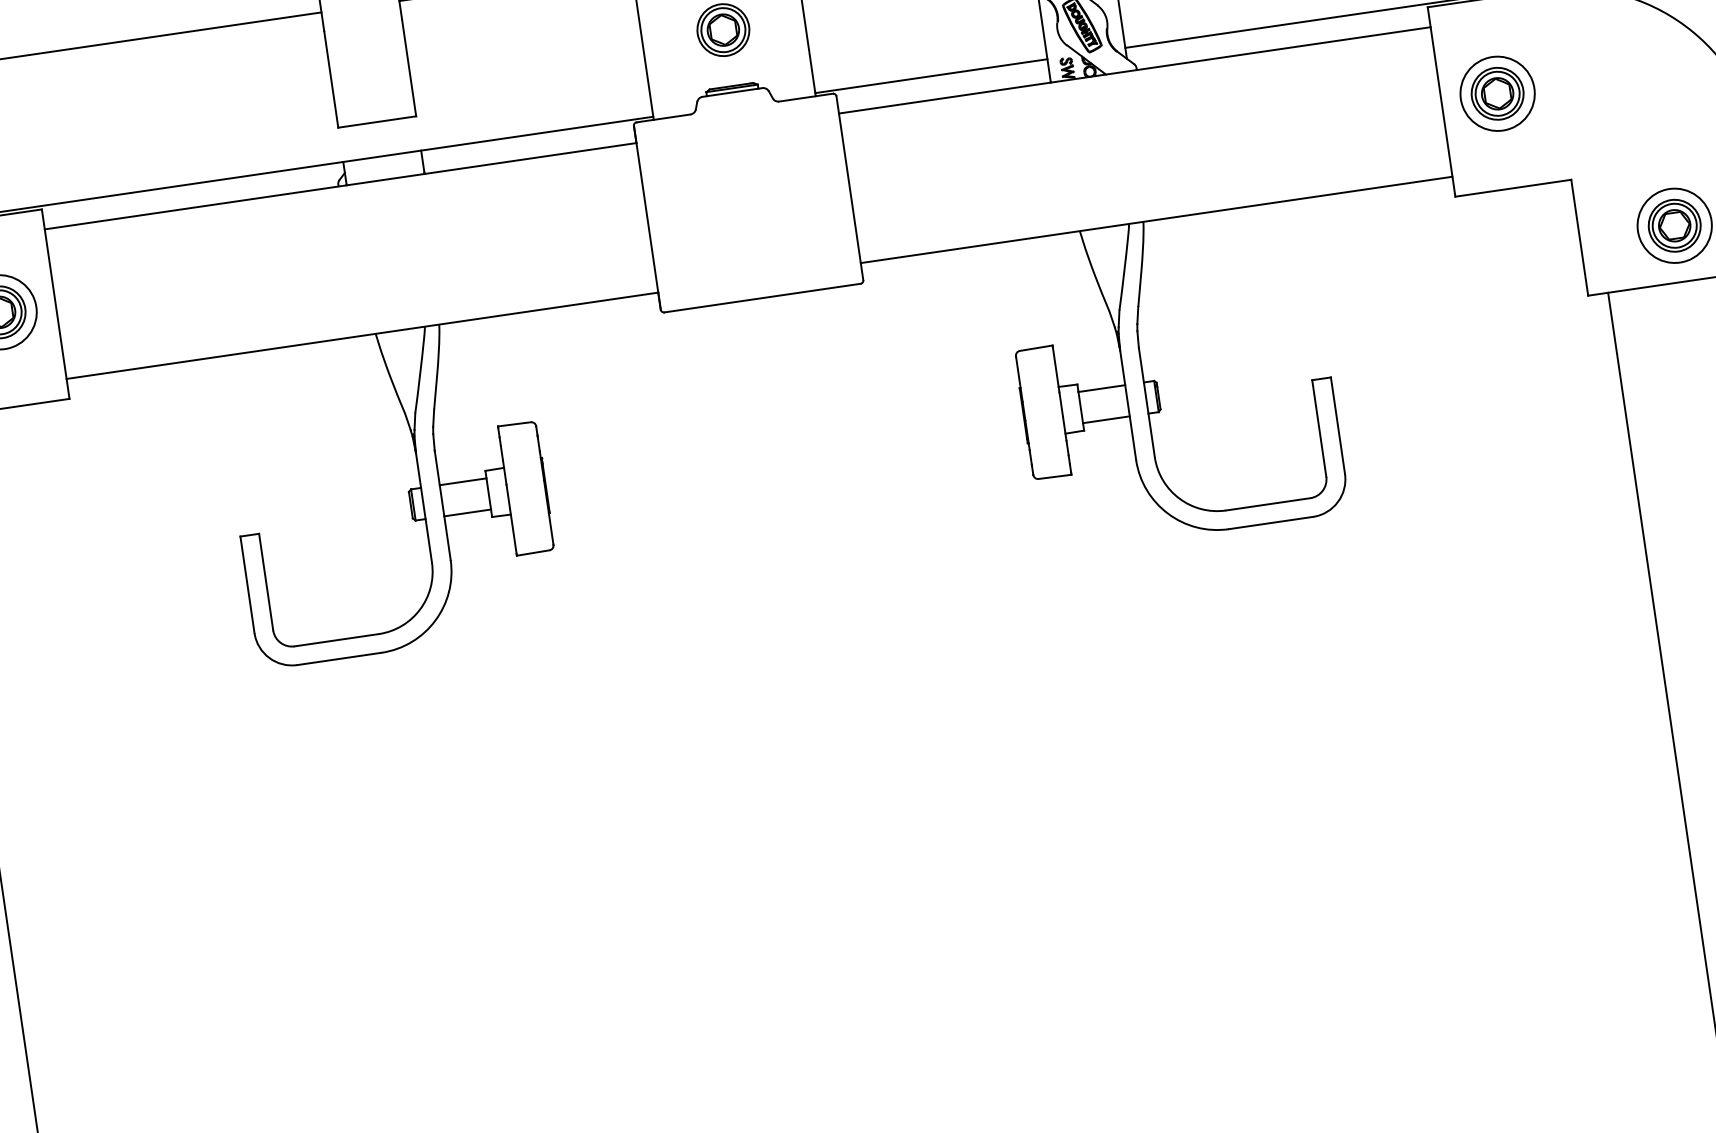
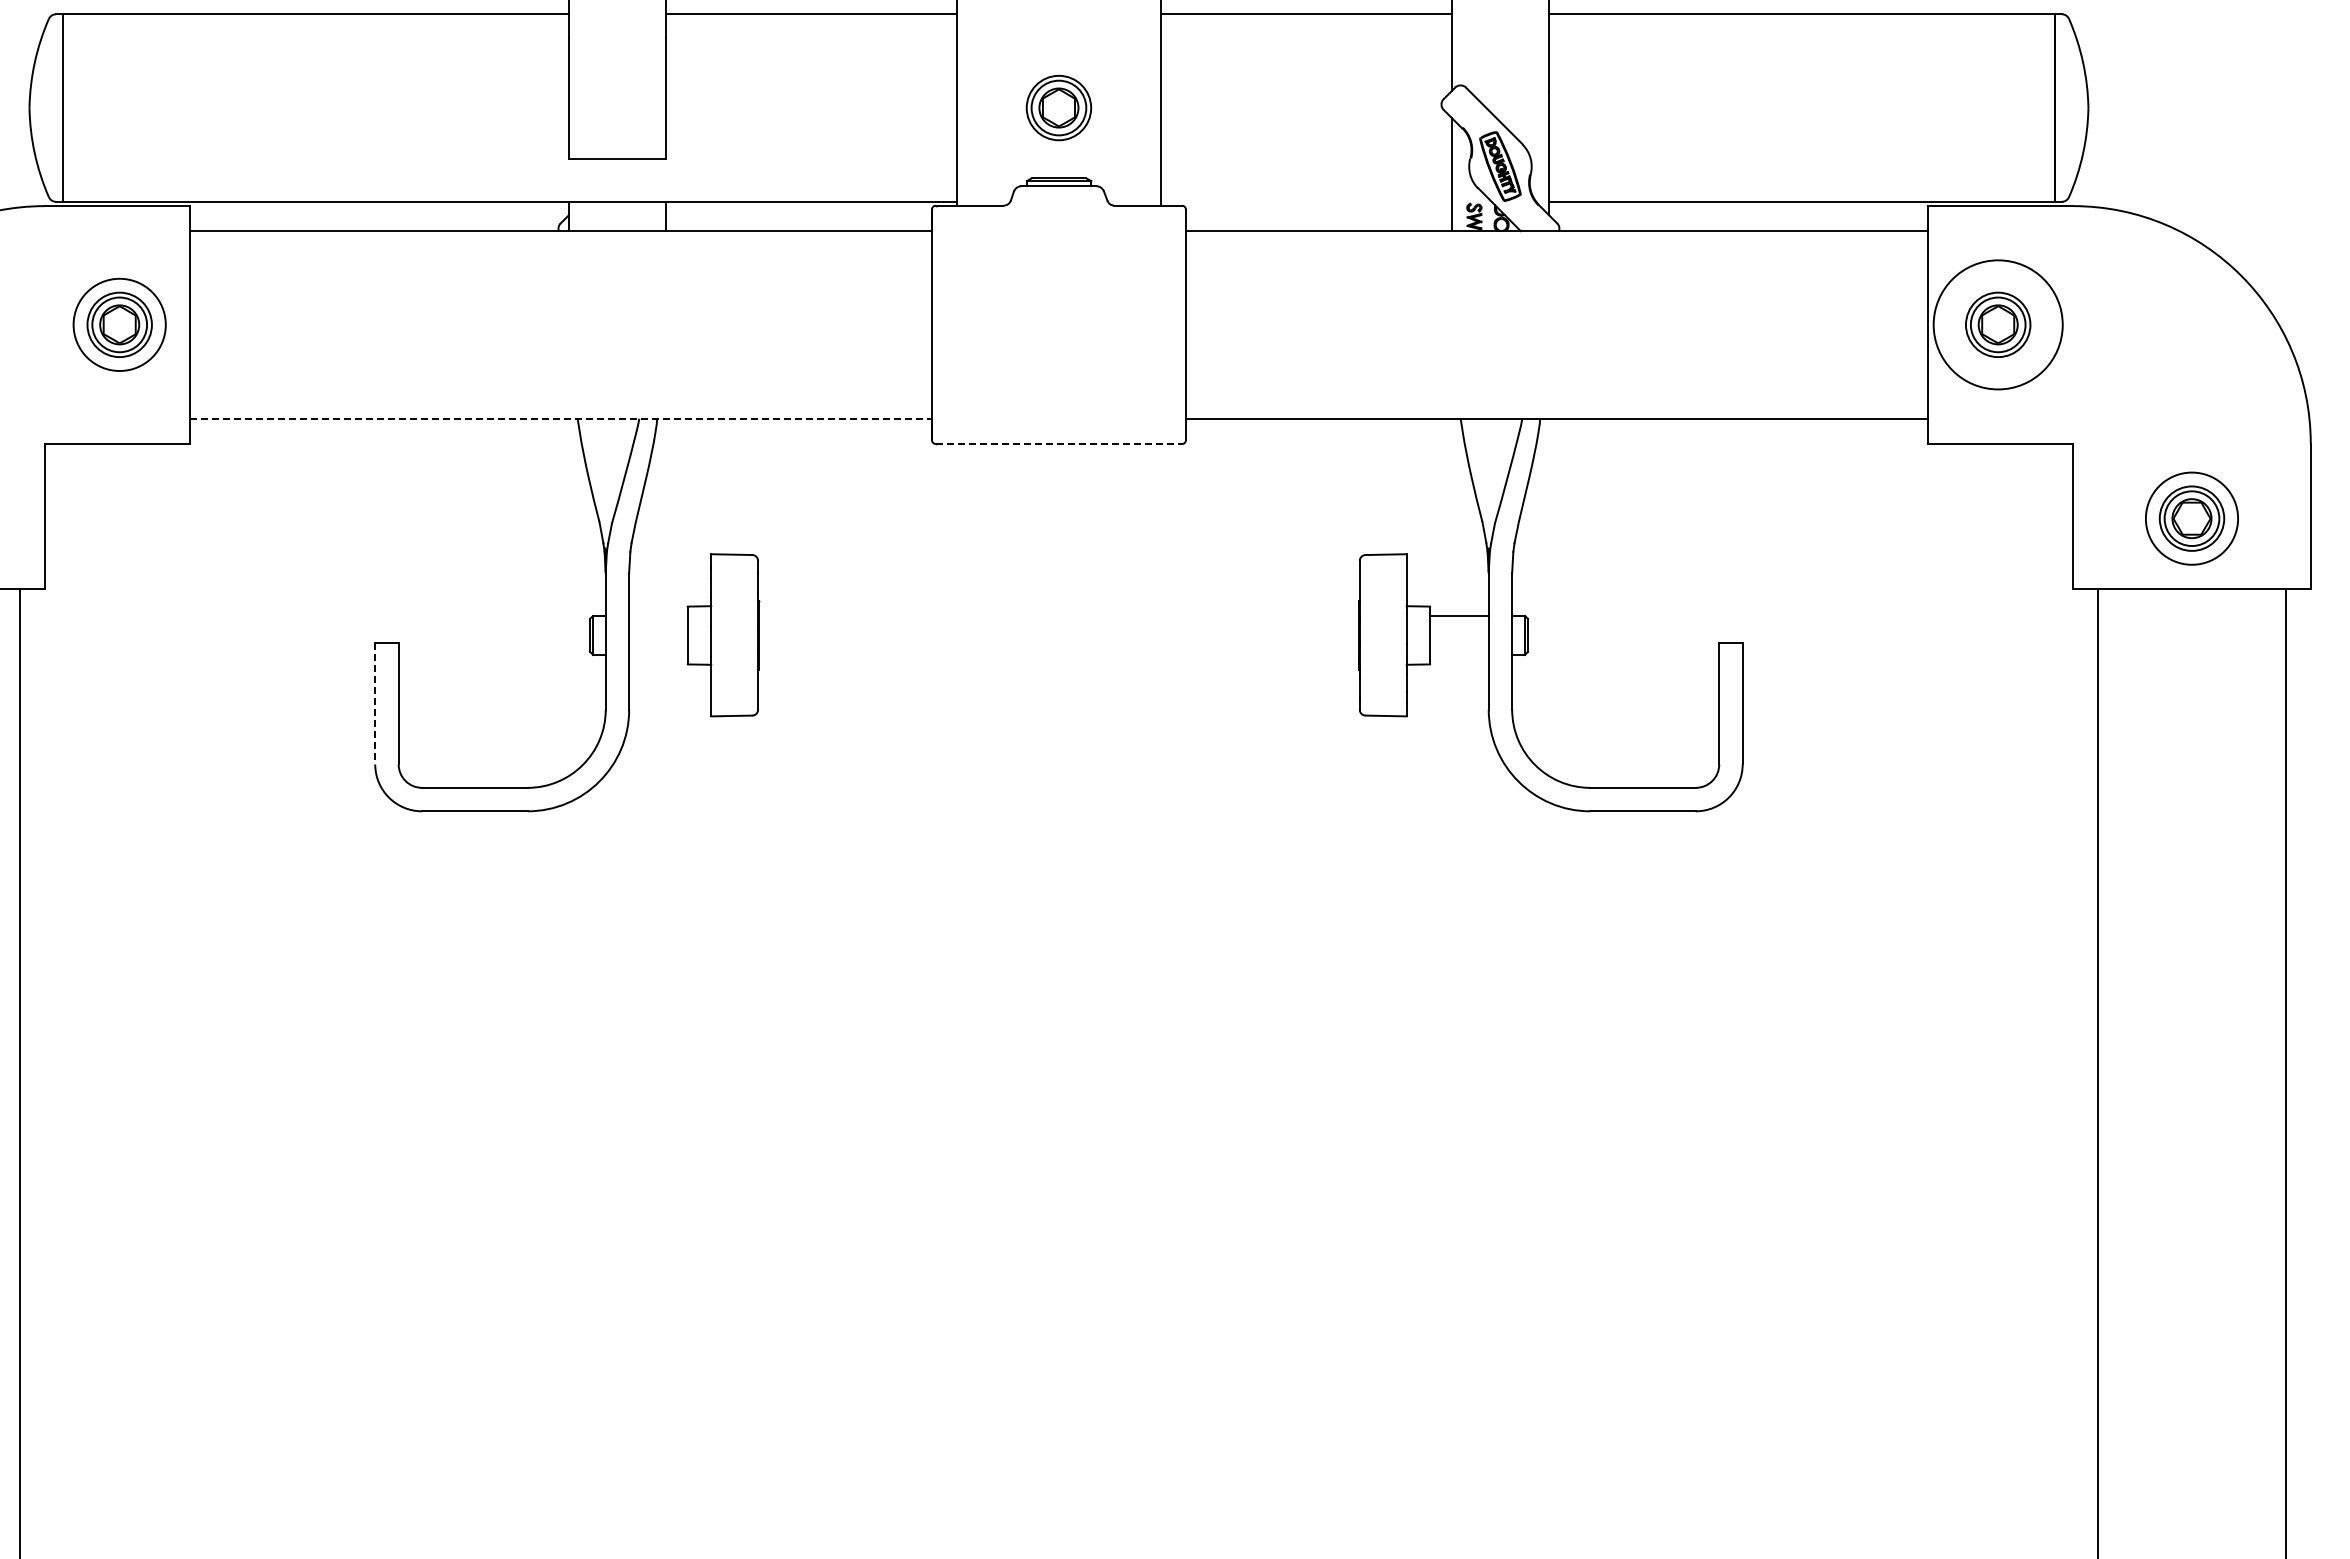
line: (930, 75) -> (1305, 201), removed
circle: (1497, 93) -> (1998, 324), size x1.4
line: (762, 298) -> (1059, 444), solid -> dashed
line: (362, 335) -> (561, 418), solid -> dashed
line: (1106, 420) -> (1459, 655), removed
line: (463, 481) -> (658, 615), removed
line: (467, 513) -> (658, 655), removed
line: (247, 584) -> (375, 703), solid -> dashed

